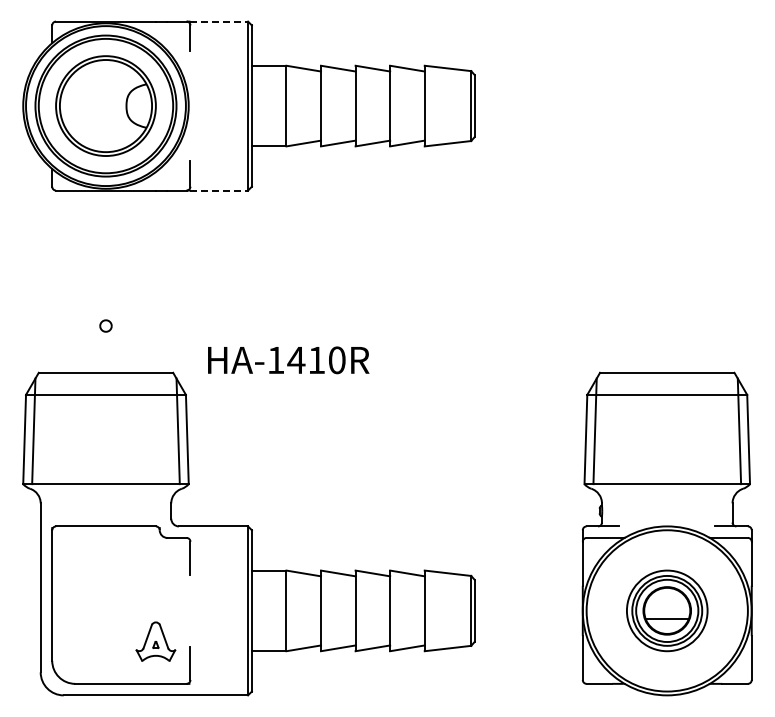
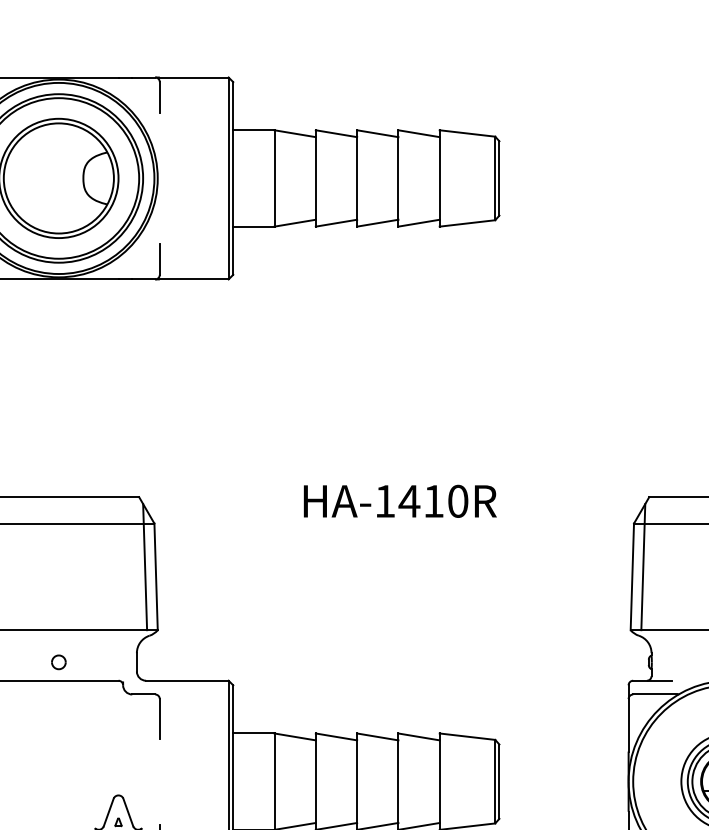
line: (219, 21) -> (194, 77), dashed -> solid
line: (219, 190) -> (194, 279), dashed -> solid
part: (105, 325) -> (58, 661), moved
text: (288, 360) -> (400, 501), moved

